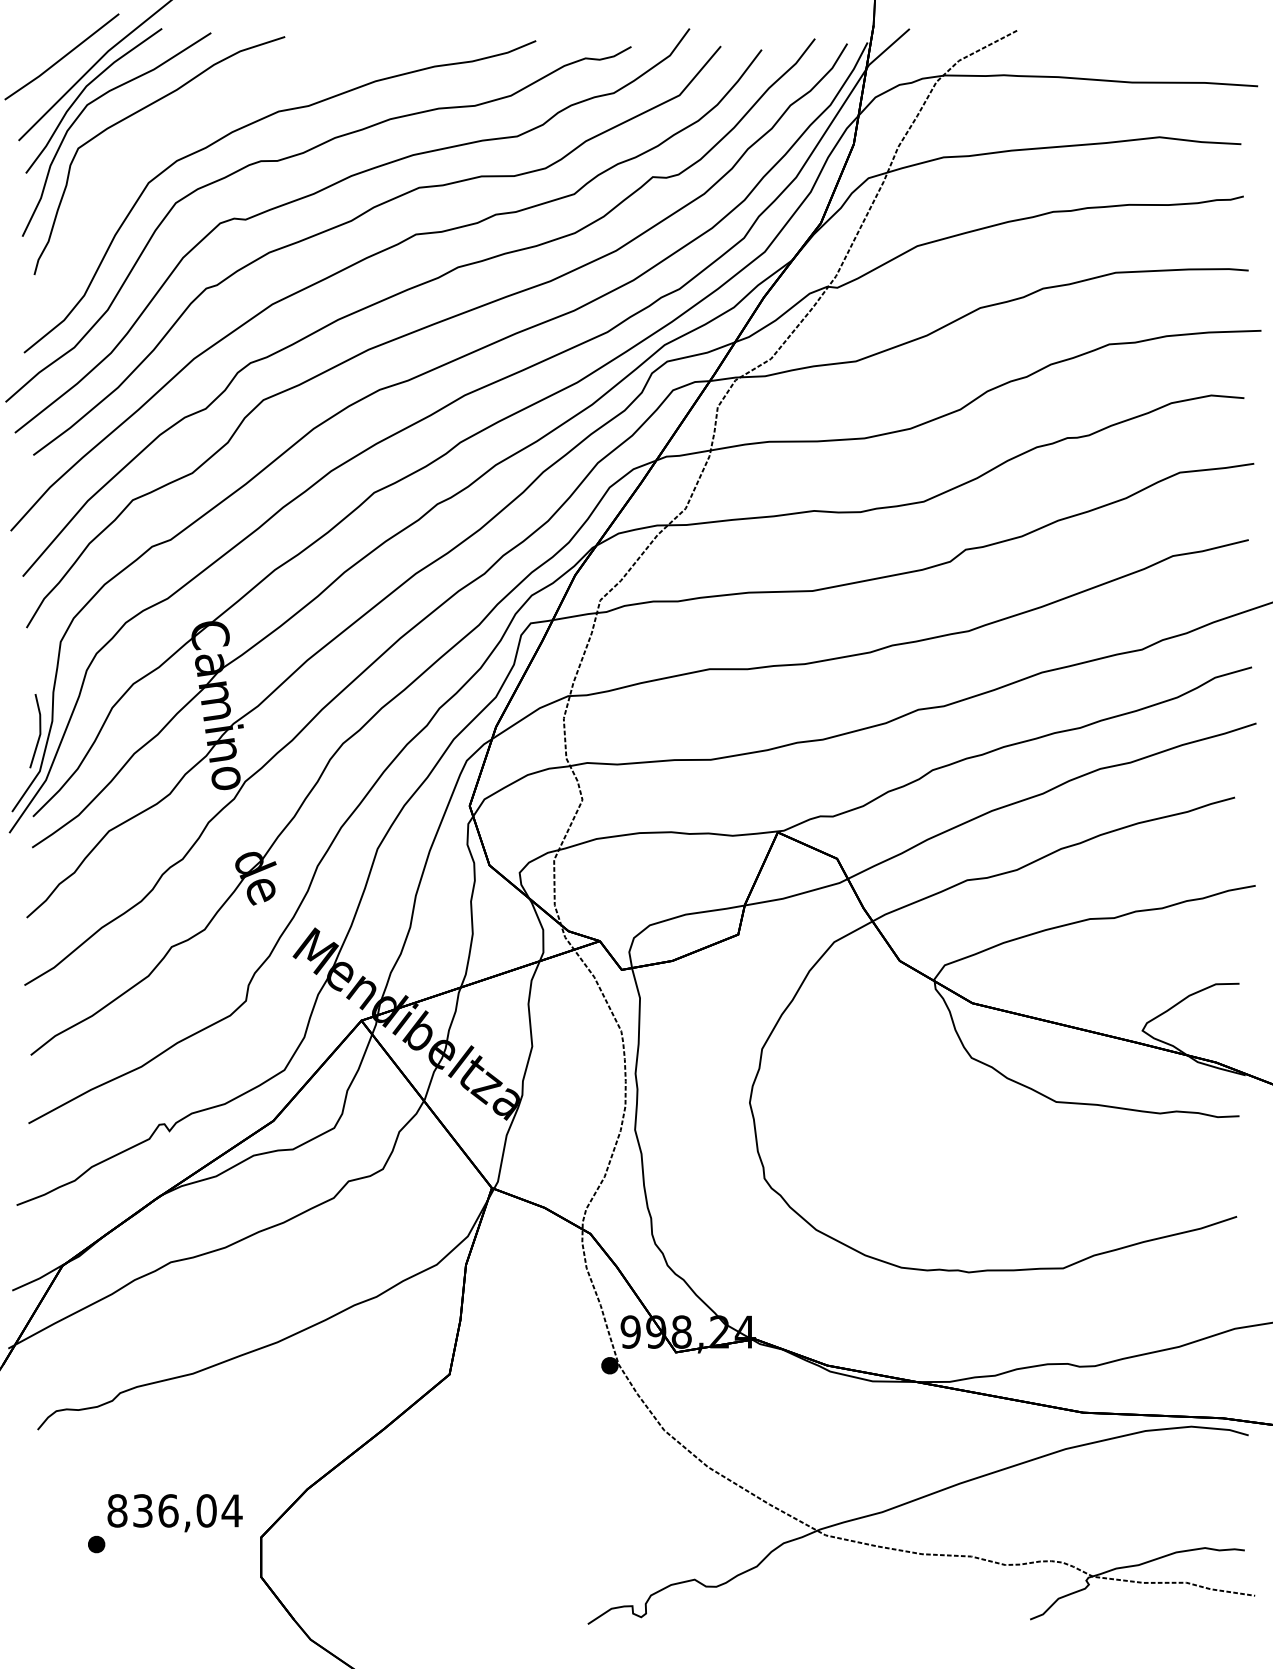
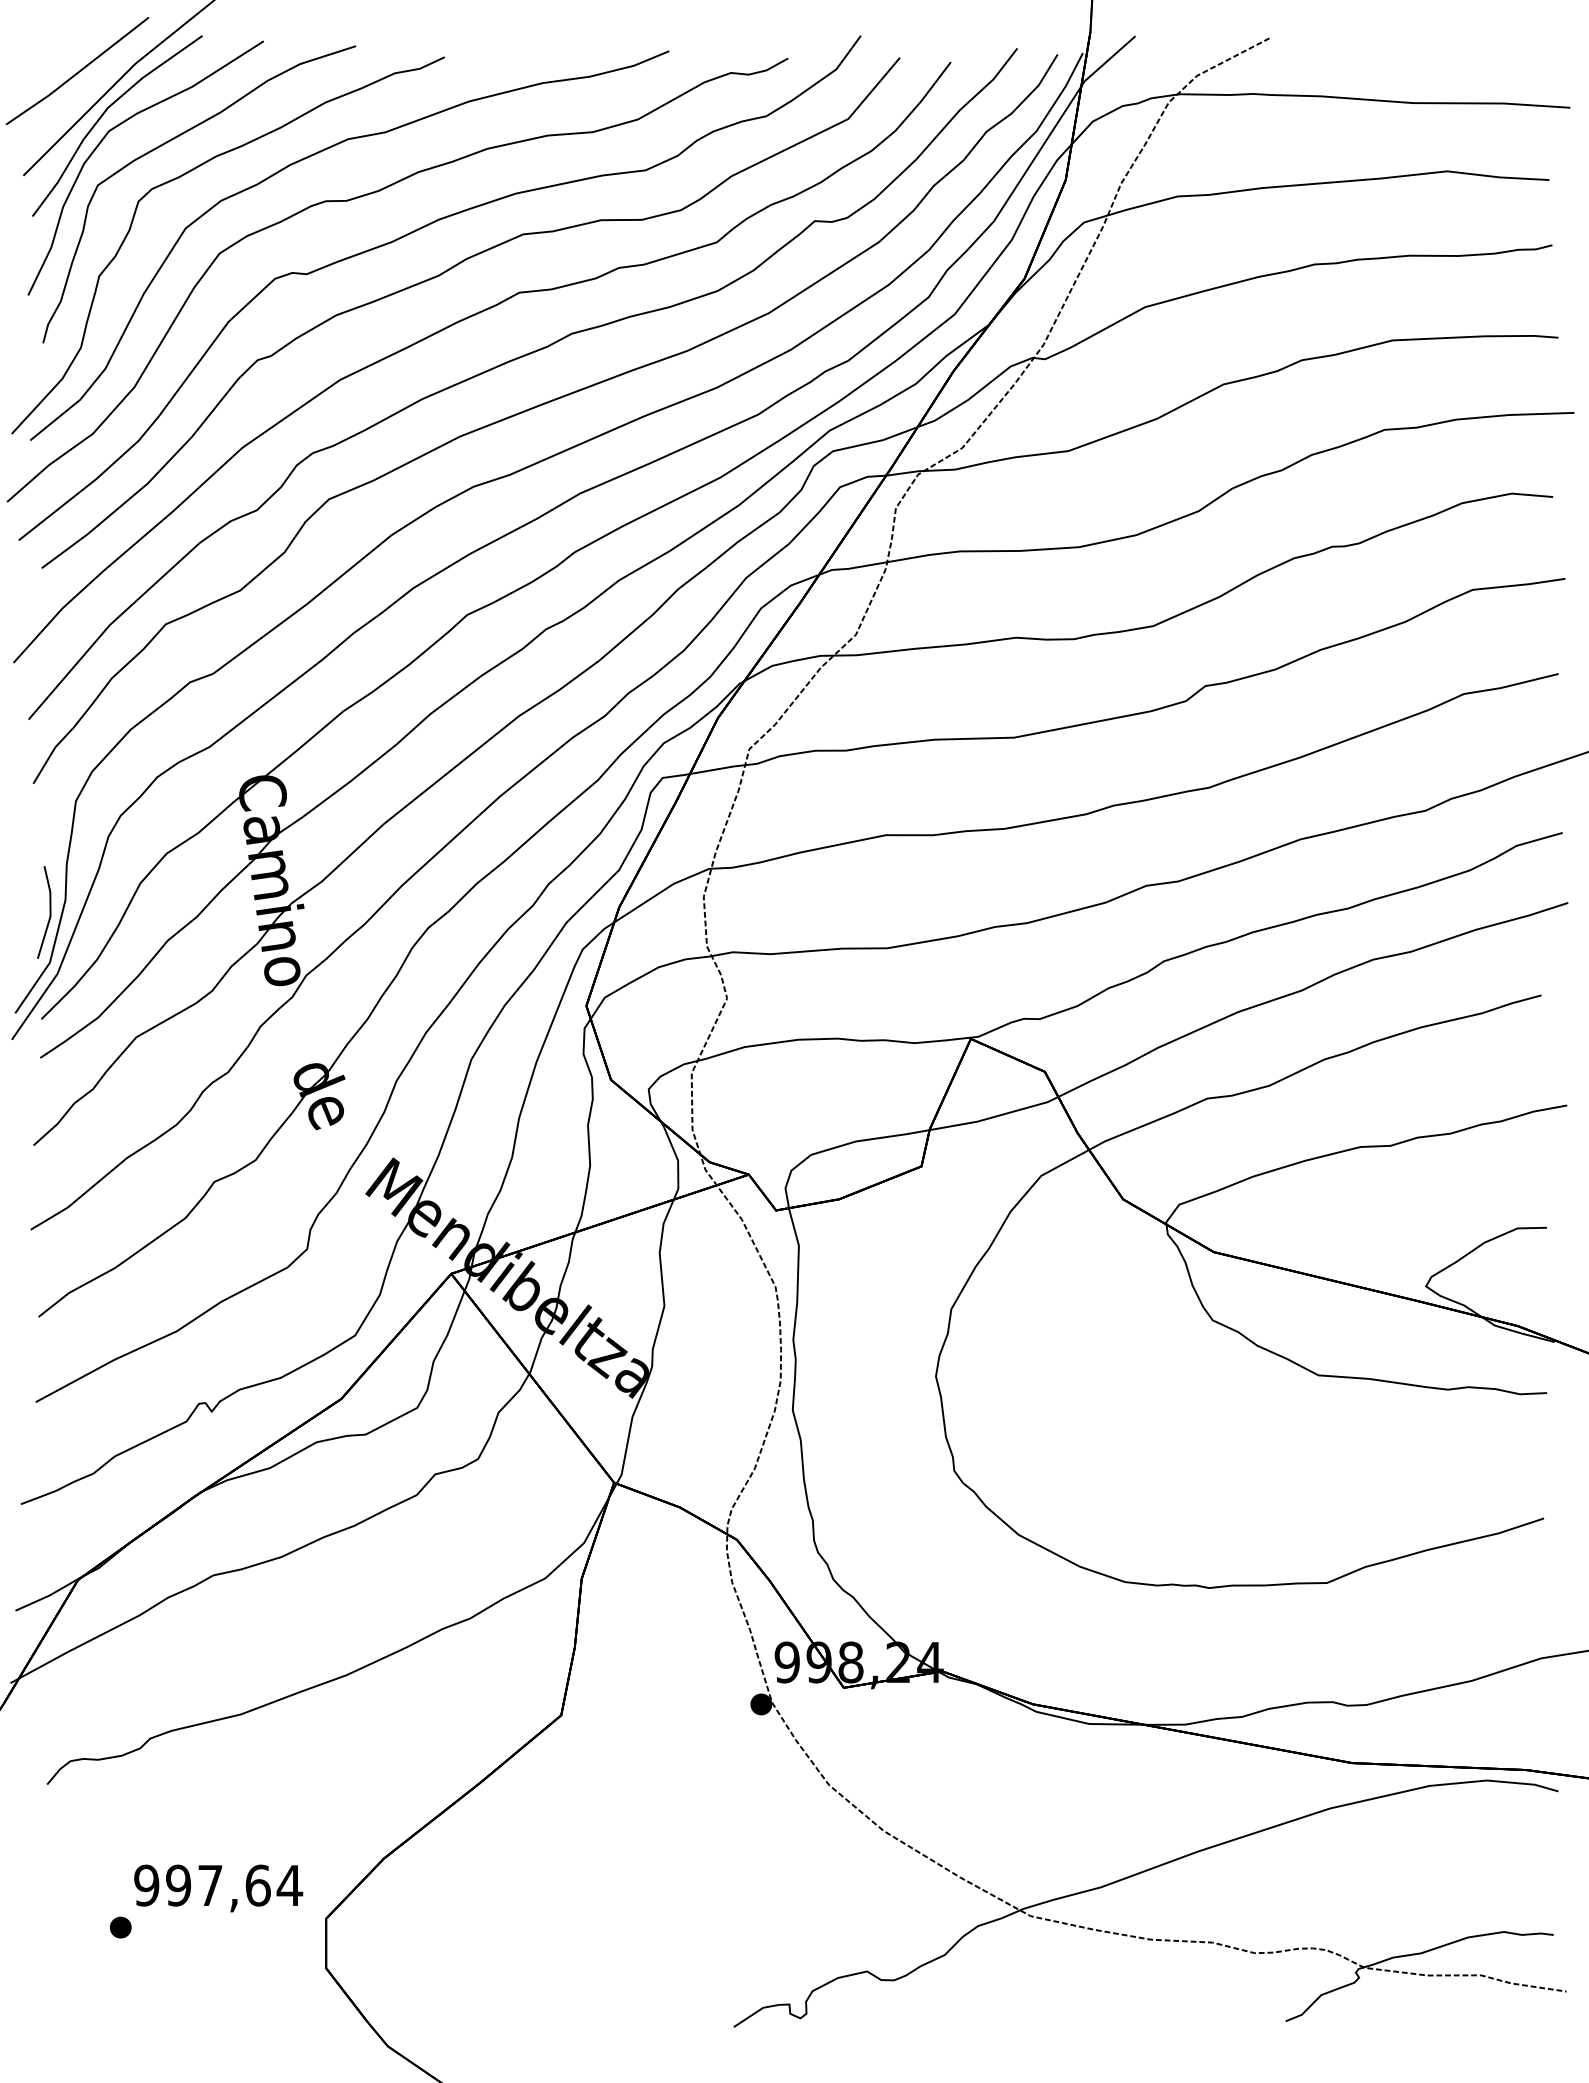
part: (149, 139) -> (186, 174), added
text: (162, 1510) -> (202, 1885), 836,04 -> 997,64

